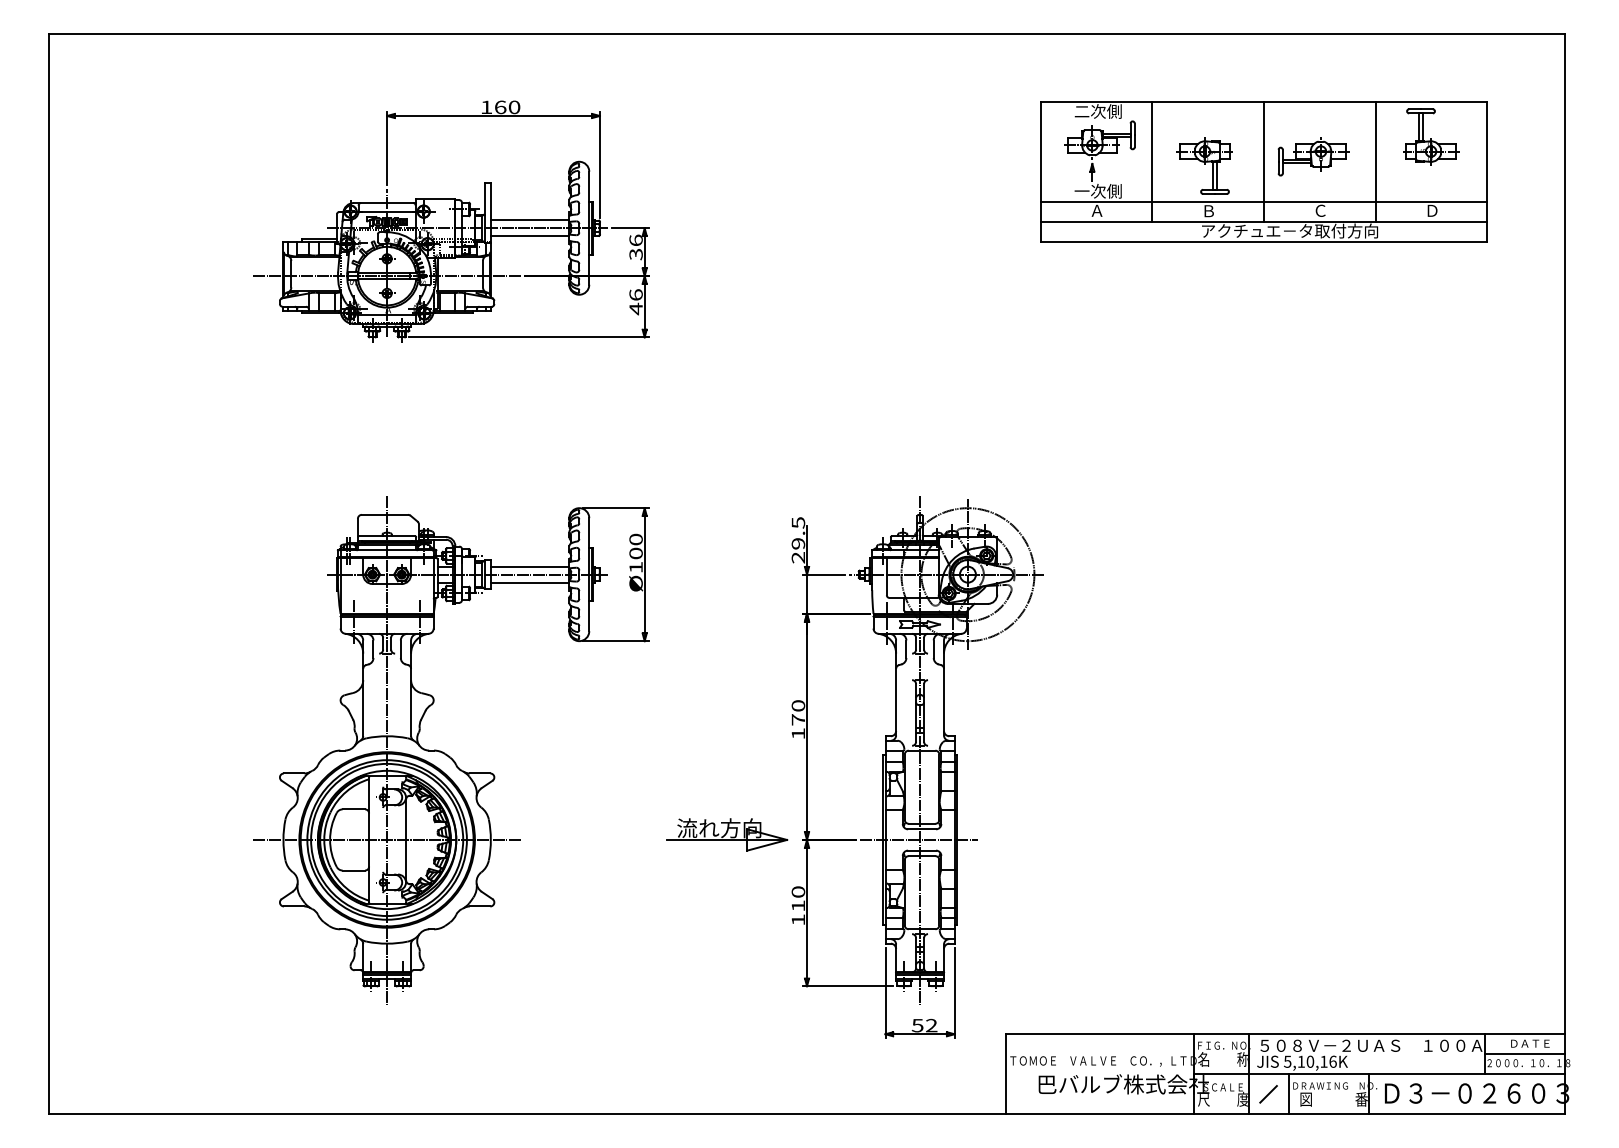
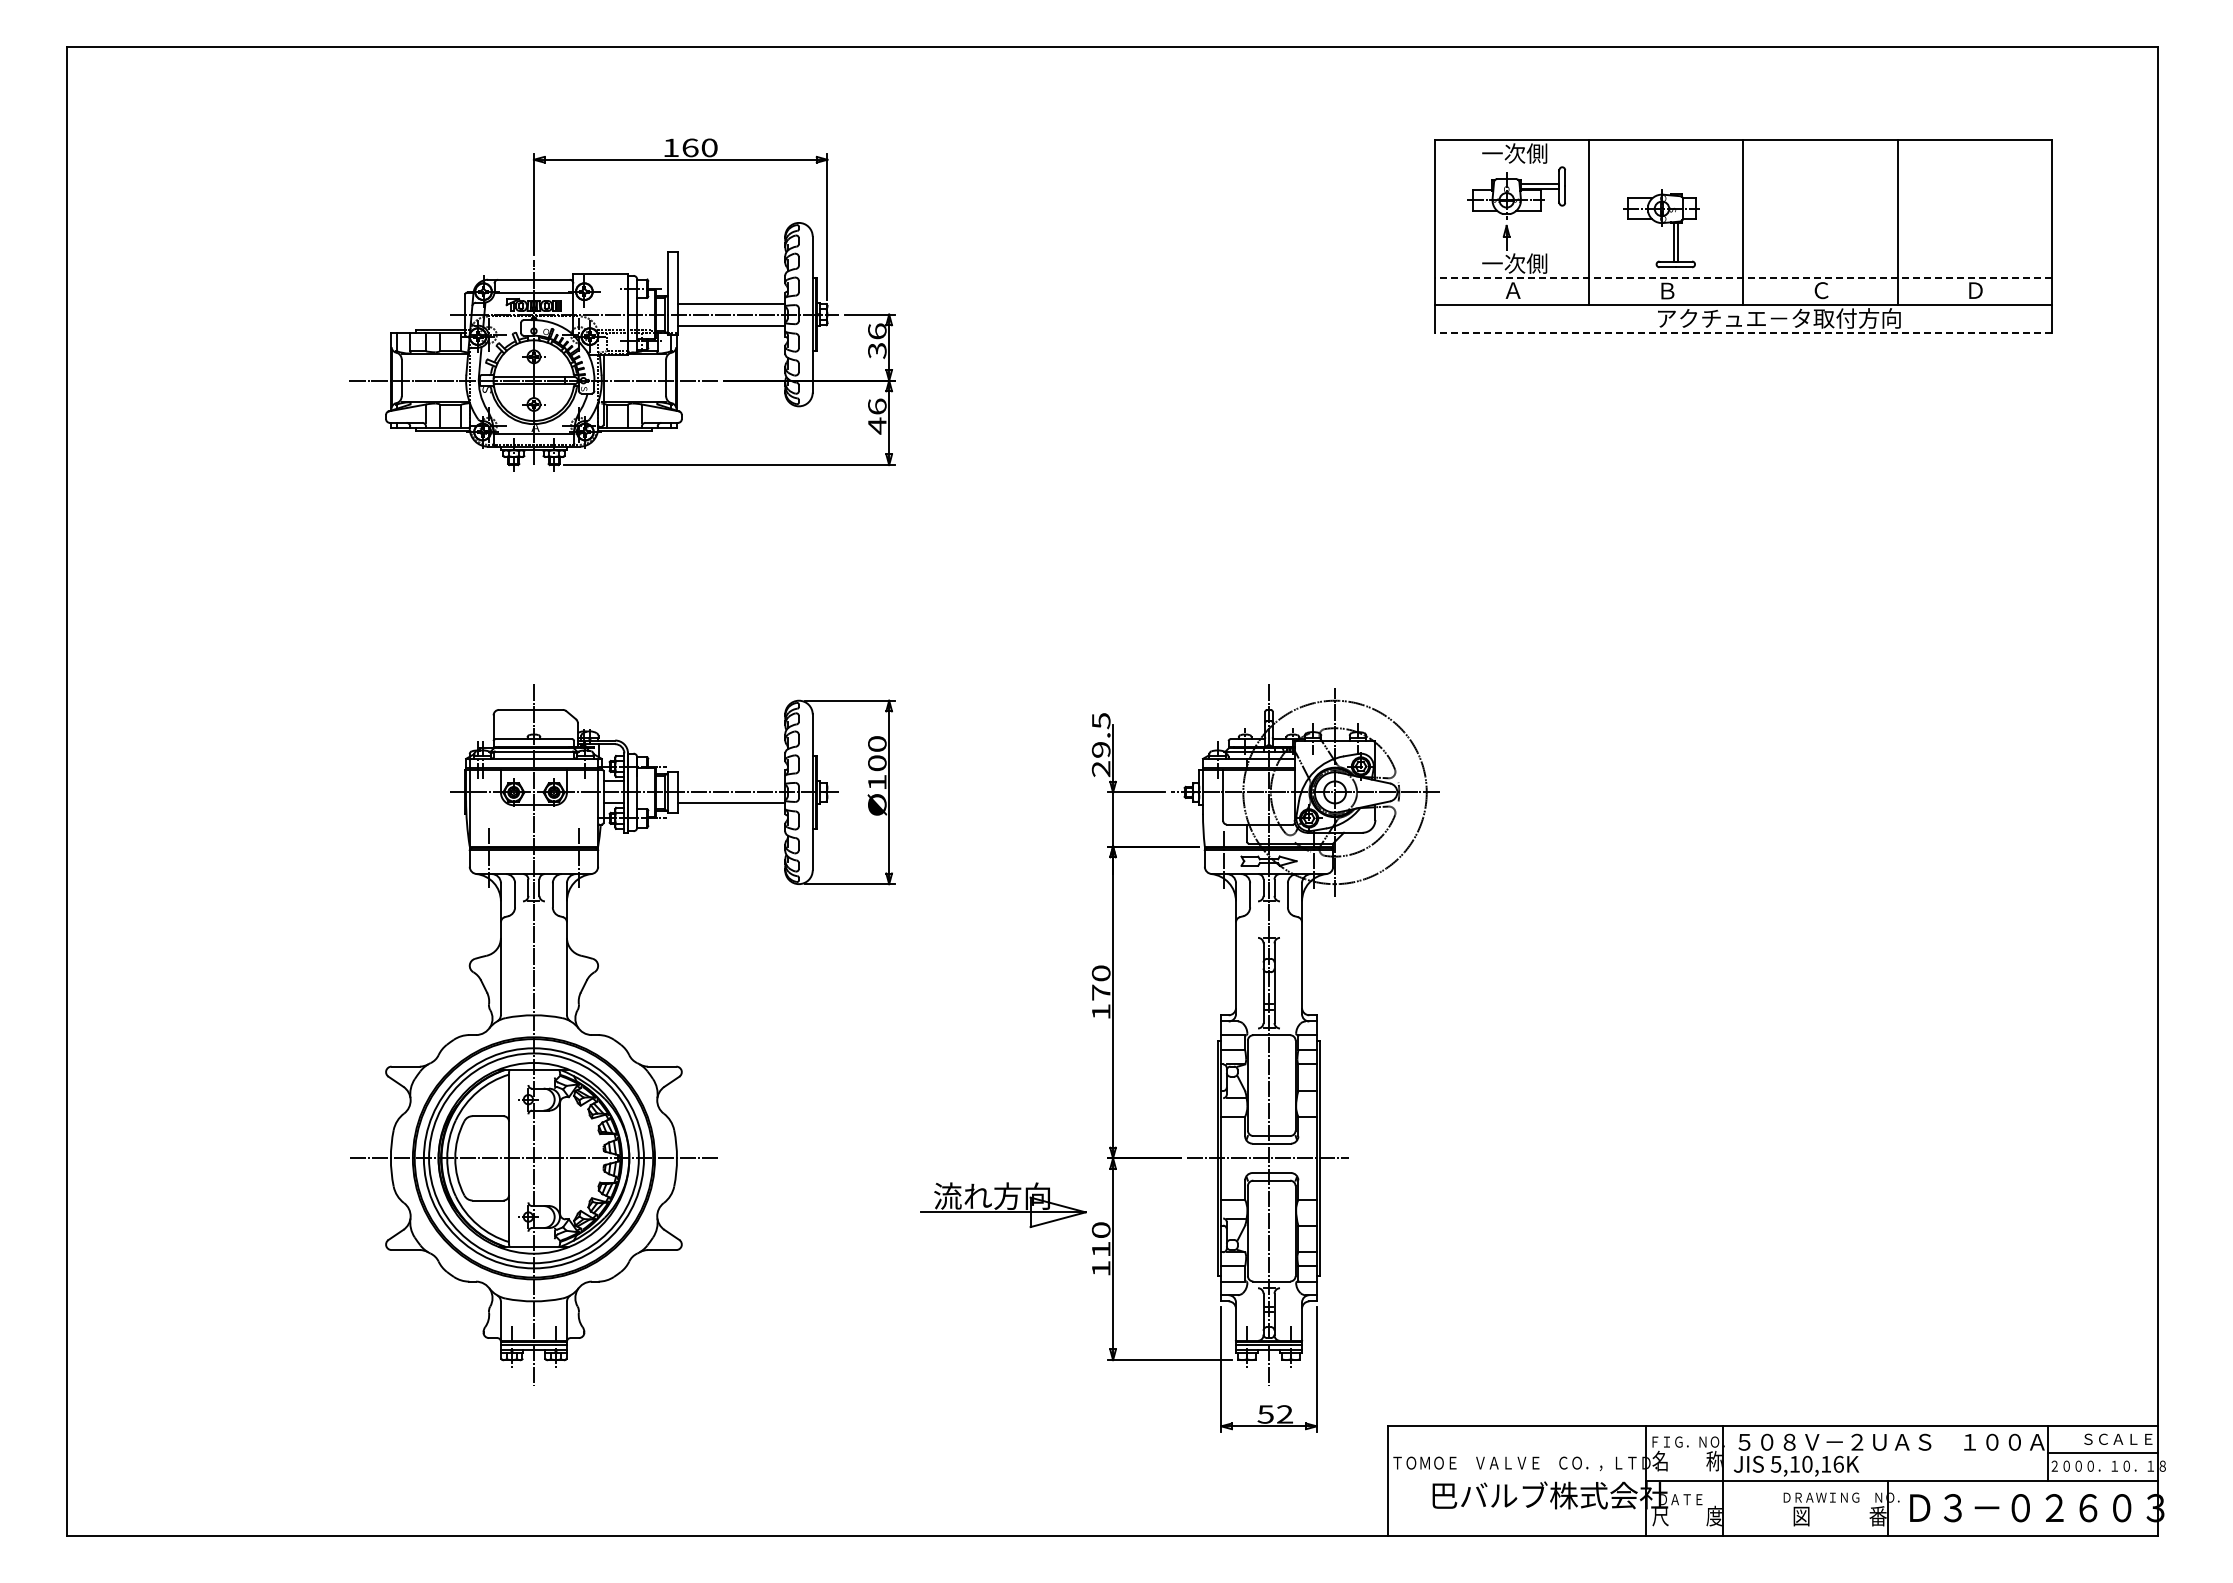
text: (1082, 111) -> (1492, 153), 二次側 -> 一次側
part: (1431, 136) -> (1974, 188), removed
part: (1313, 156) -> (1811, 215), removed
line: (1263, 201) -> (1742, 277), solid -> dashed
line: (1263, 241) -> (1742, 332), solid -> dashed
line: (530, 566) -> (731, 781), removed
part: (727, 834) -> (1003, 1204), moved
text: (1535, 1043) -> (2118, 1438), ＤＡＴＥ -> ＳＣＡＬＥ
text: (1223, 1087) -> (1687, 1499), ＳＣＡＬＥ -> ＤＡＴＥ
line: (1268, 1093) -> (1749, 1508), removed
line: (1289, 1093) -> (1778, 1507), removed

